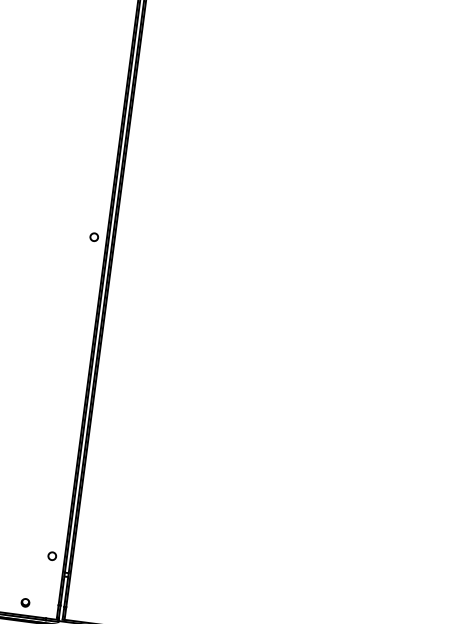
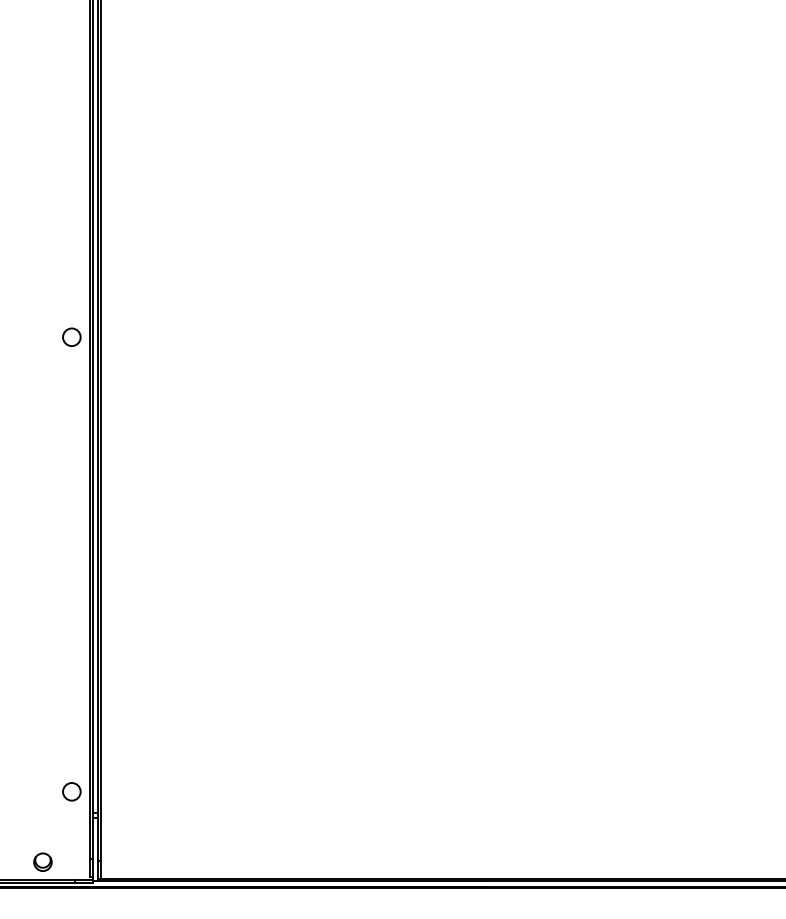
circle: (94, 236) -> (71, 336), size x1.6
circle: (52, 555) -> (71, 791), size x1.6
part: (25, 602) -> (42, 861), size x1.6

